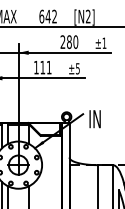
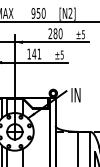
text: (48, 16) -> (38, 13), 642 -> 950
text: (104, 42) -> (83, 34), ±1 -> ±5
text: (42, 67) -> (34, 53), 111 -> 141

